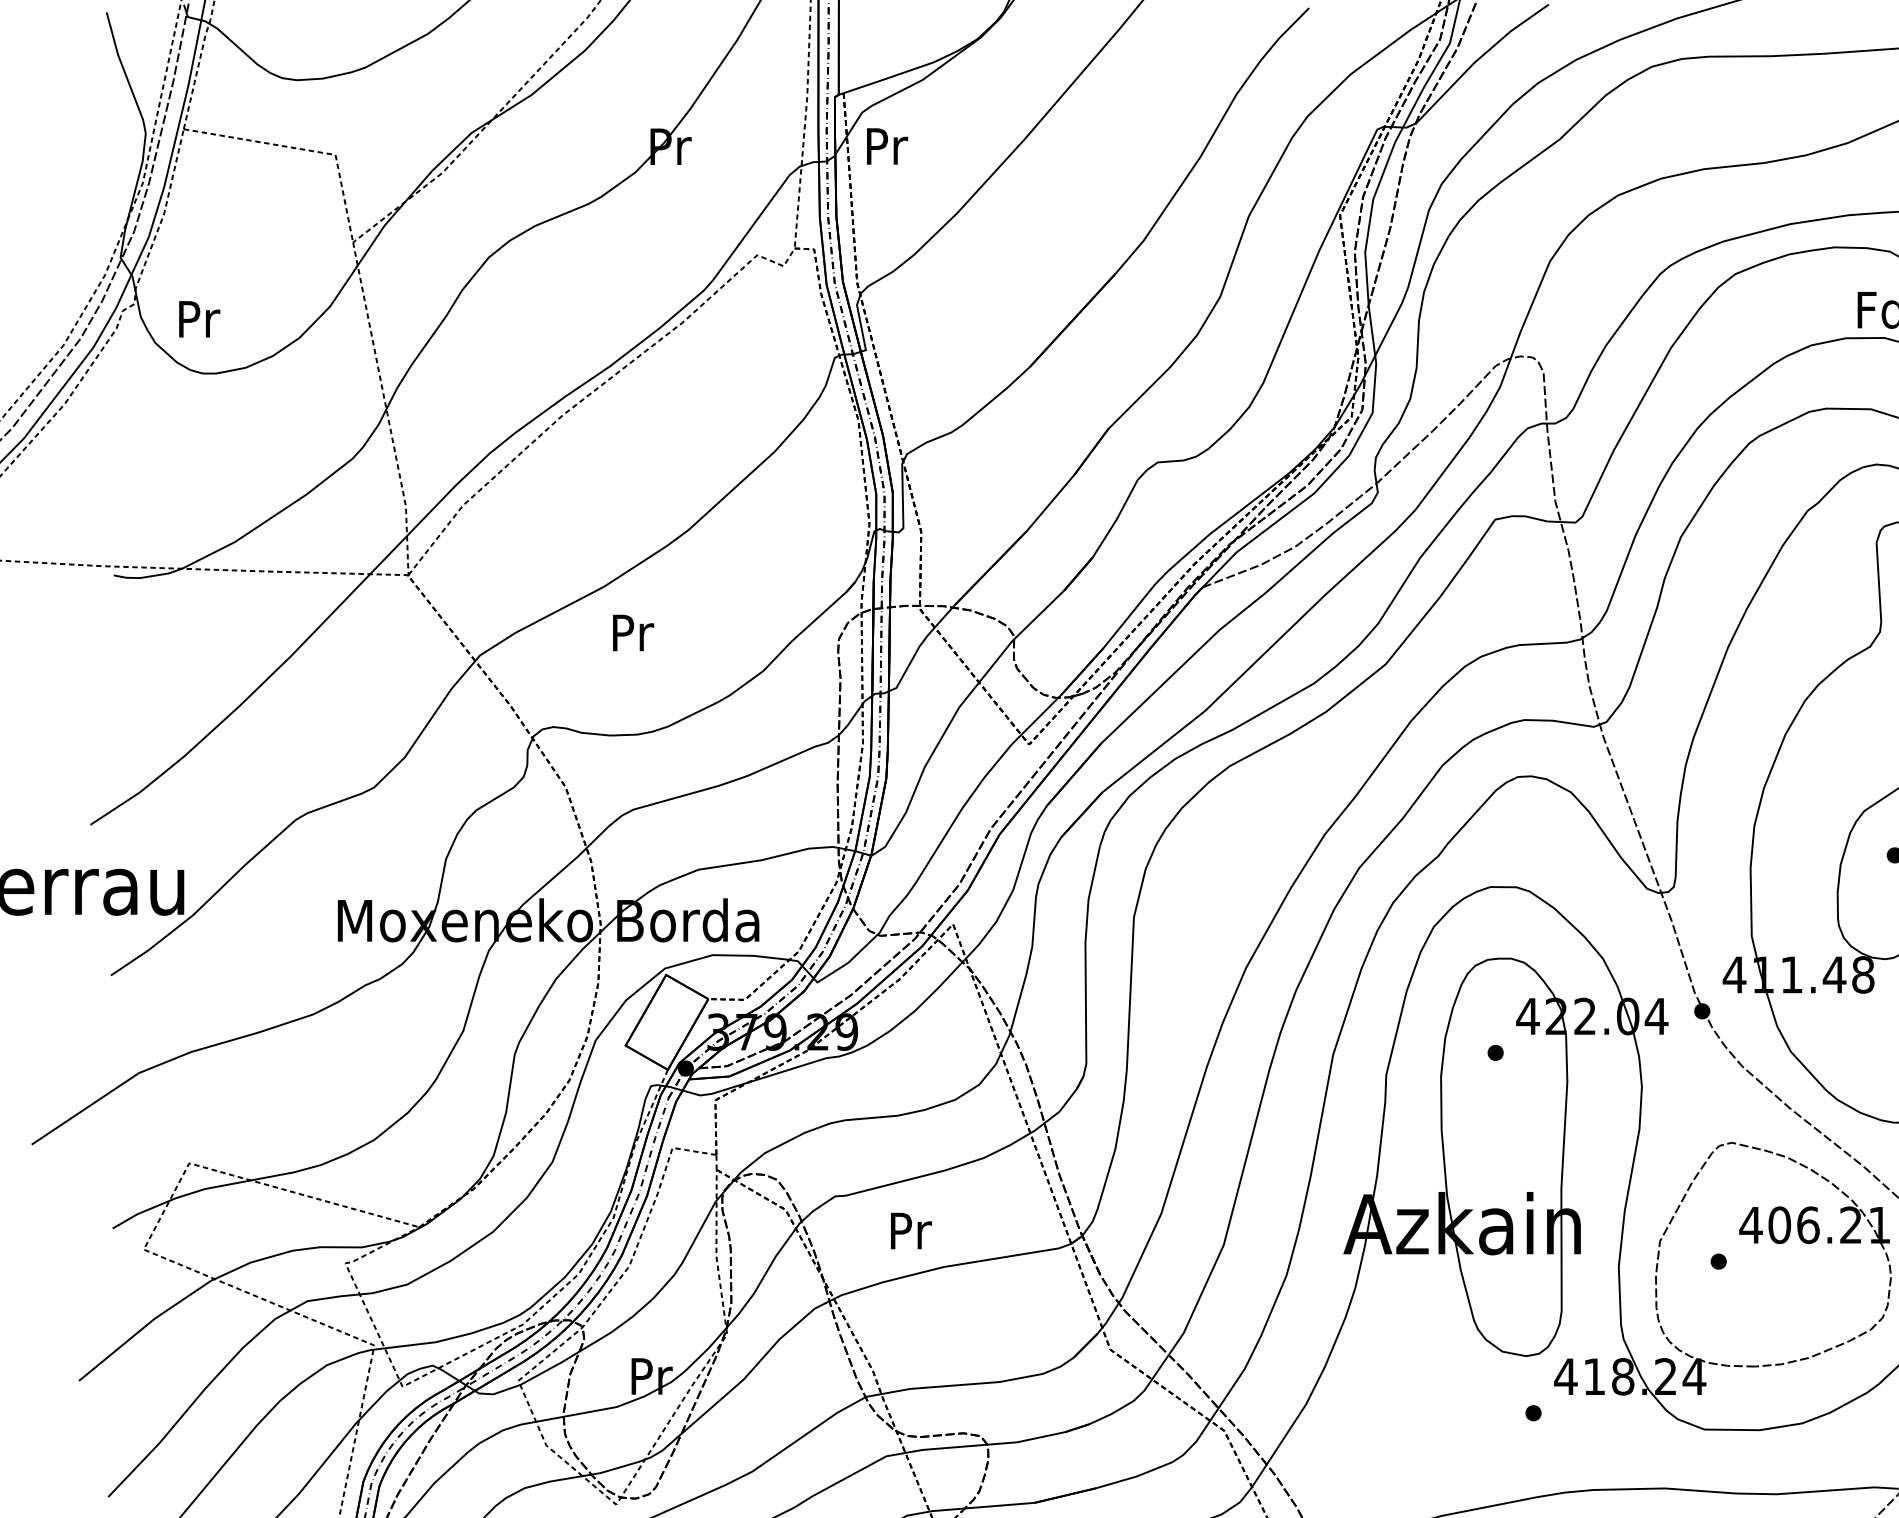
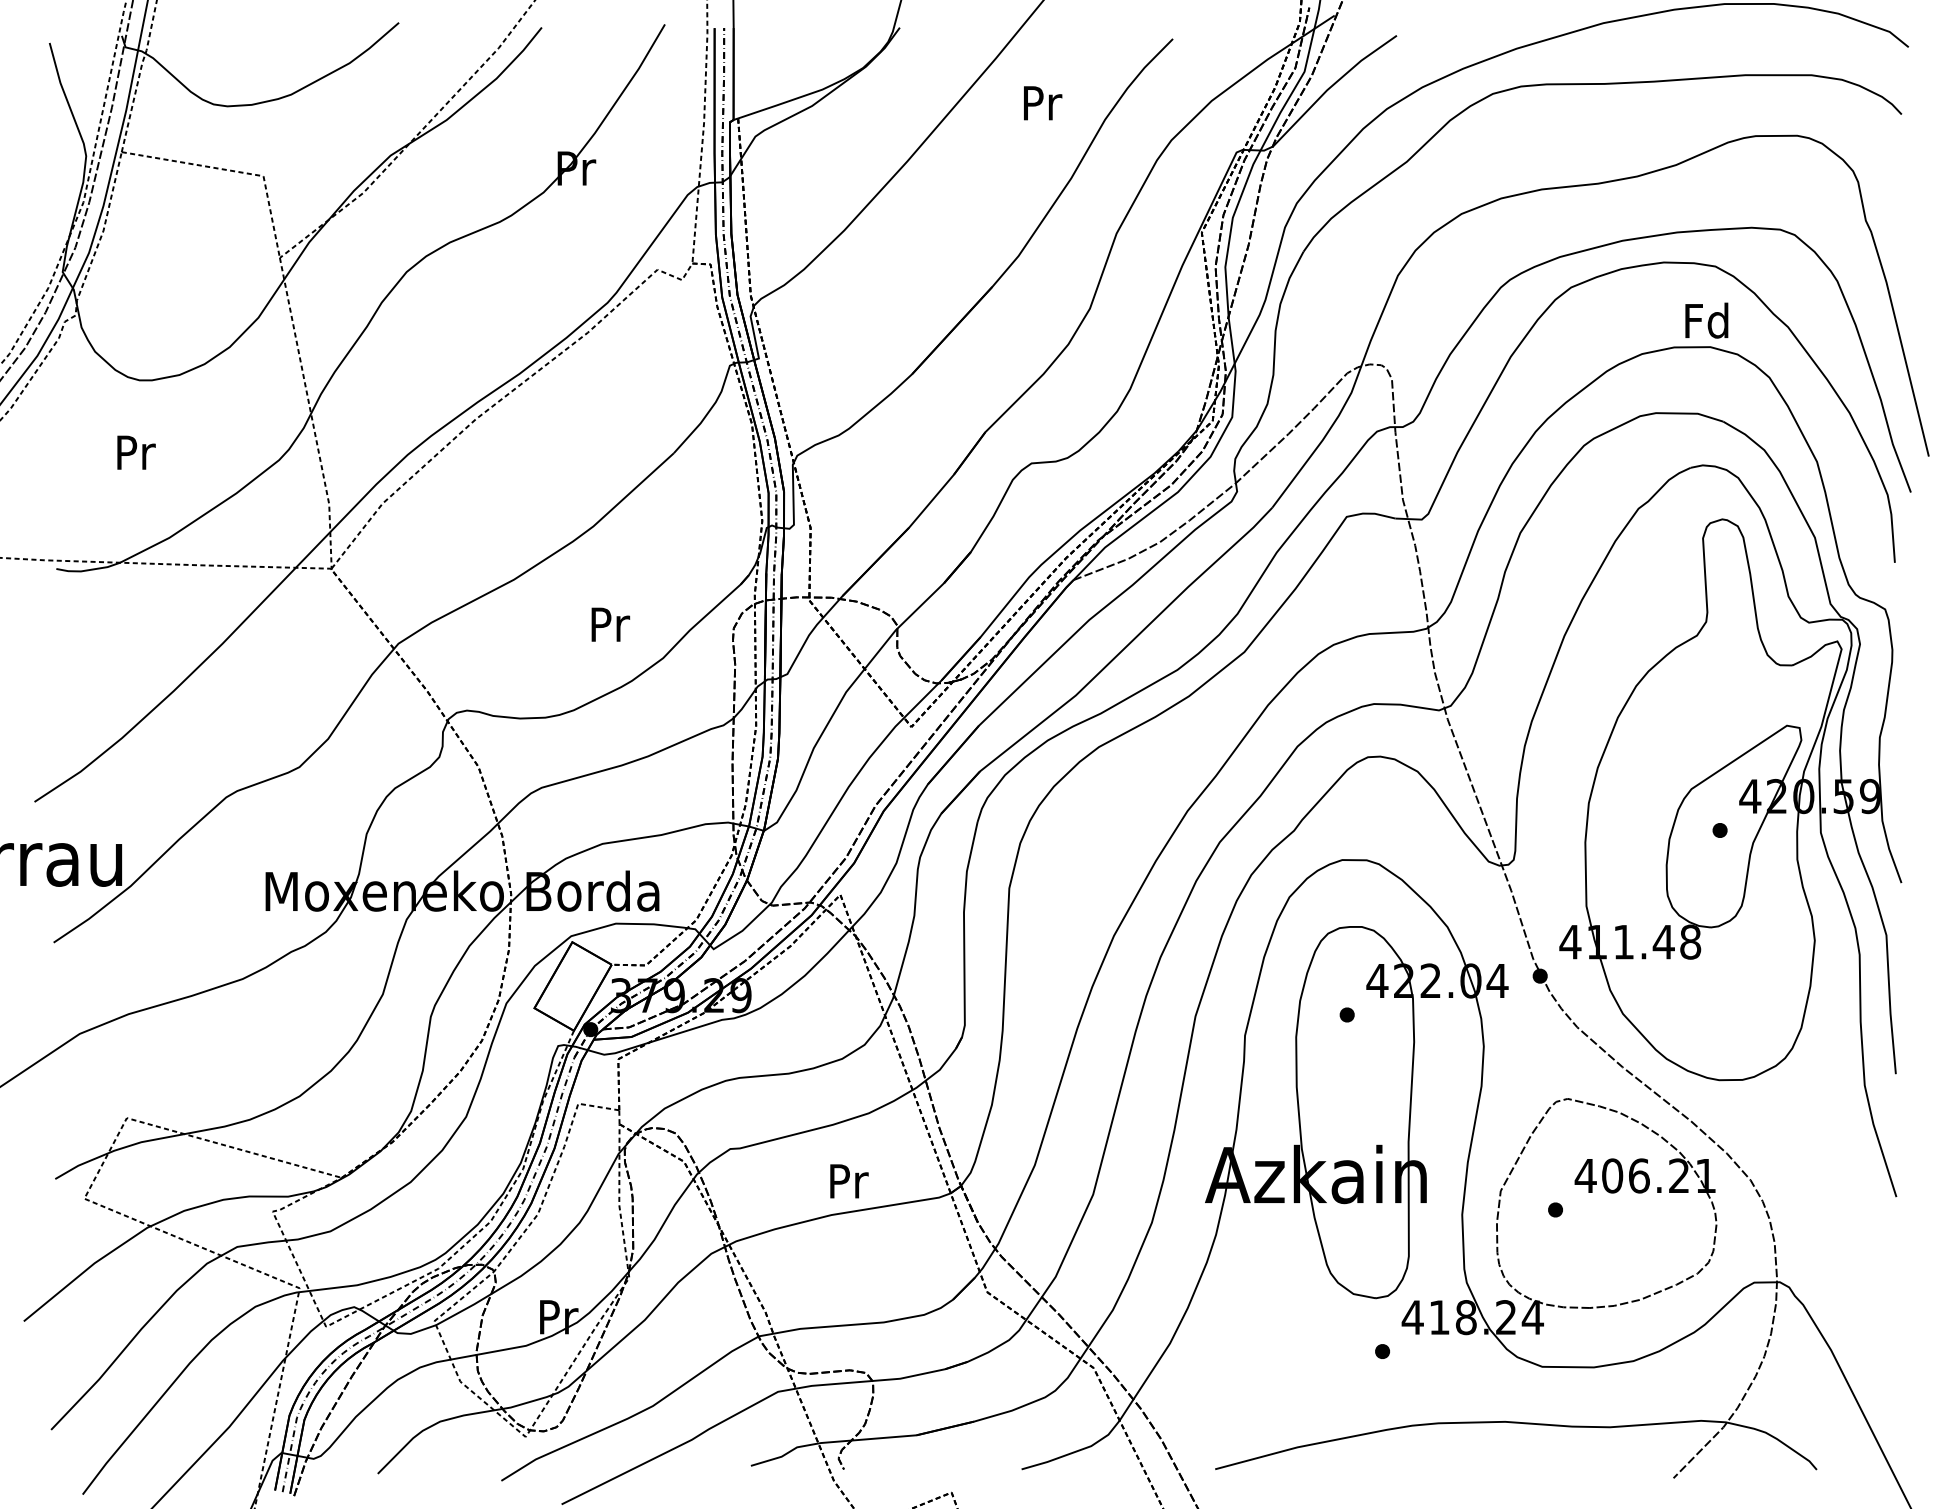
text: (887, 146) -> (1043, 103), moved
text: (199, 319) -> (136, 452), moved
text: (633, 632) -> (610, 624), moved
text: (911, 1231) -> (849, 1181), moved

